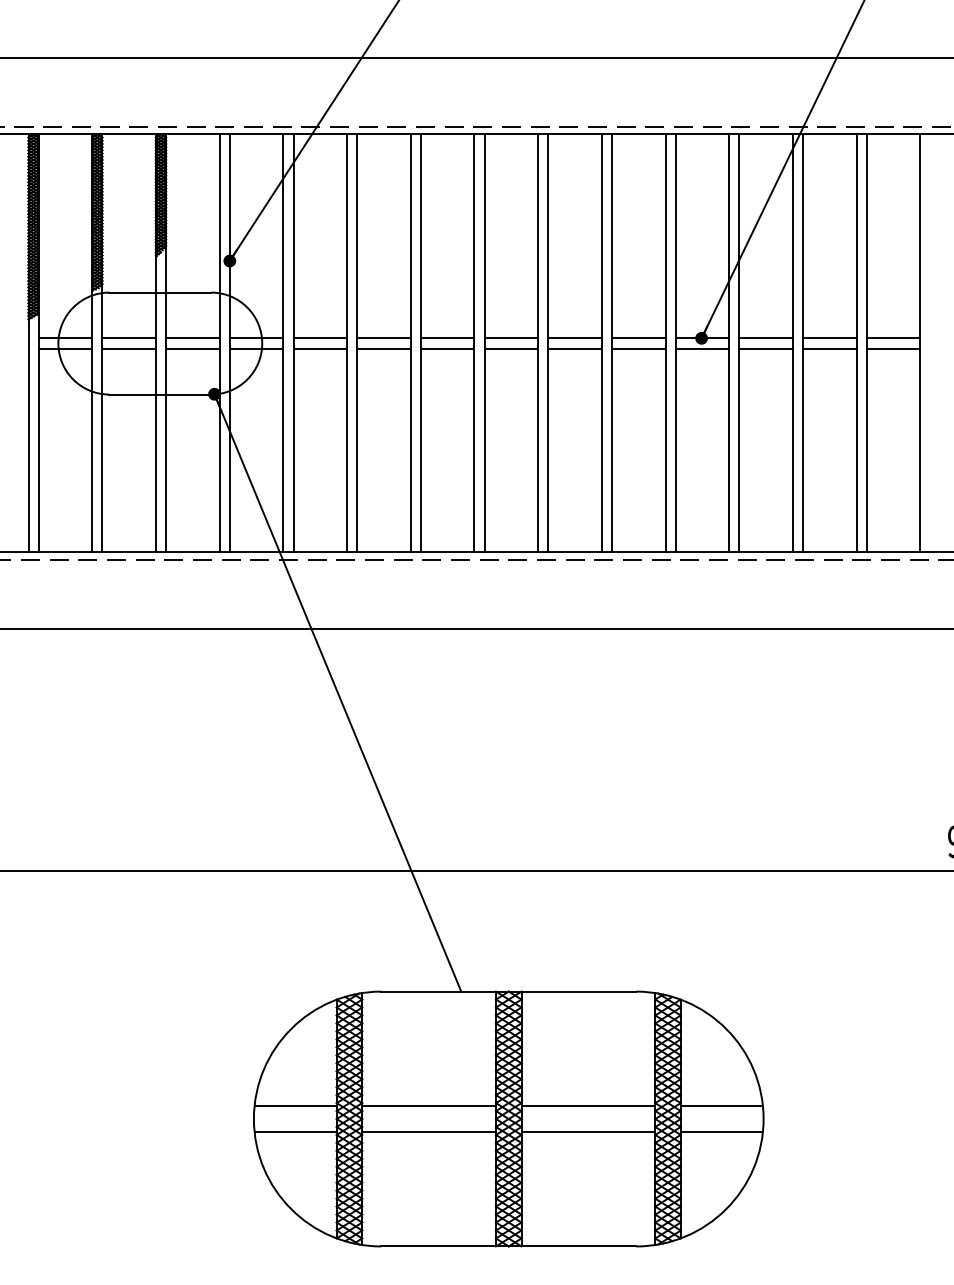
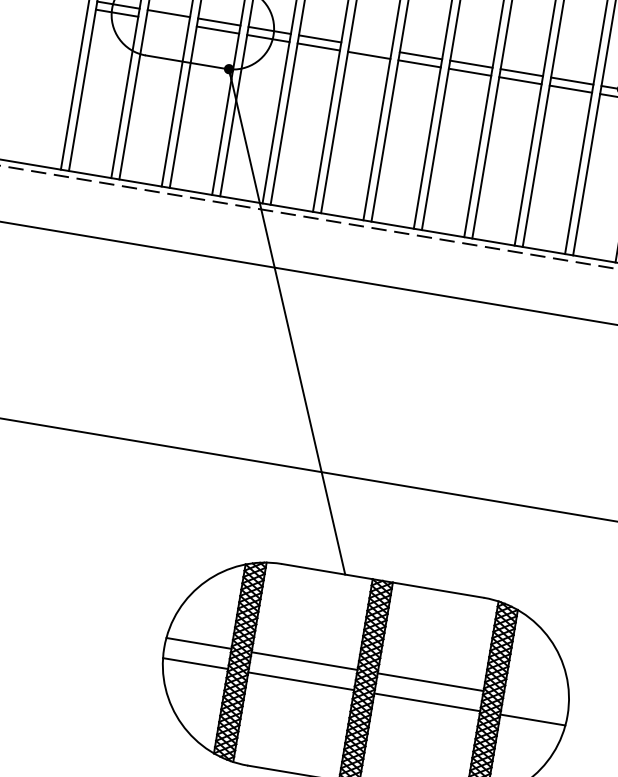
line: (383, 338) -> (370, 47), removed
line: (128, 348) -> (167, 21), removed
line: (721, 1106) -> (535, 699), removed

